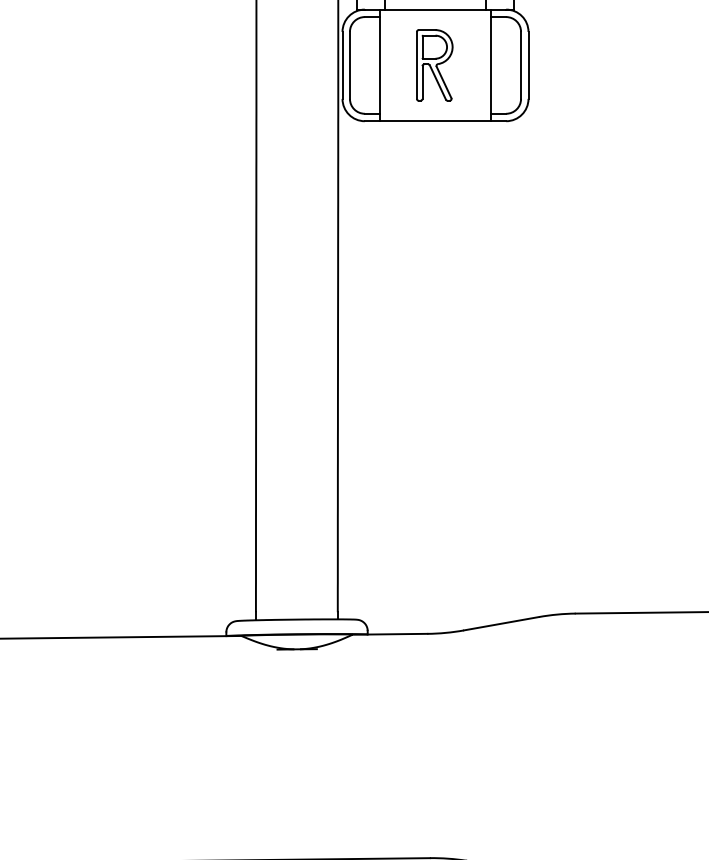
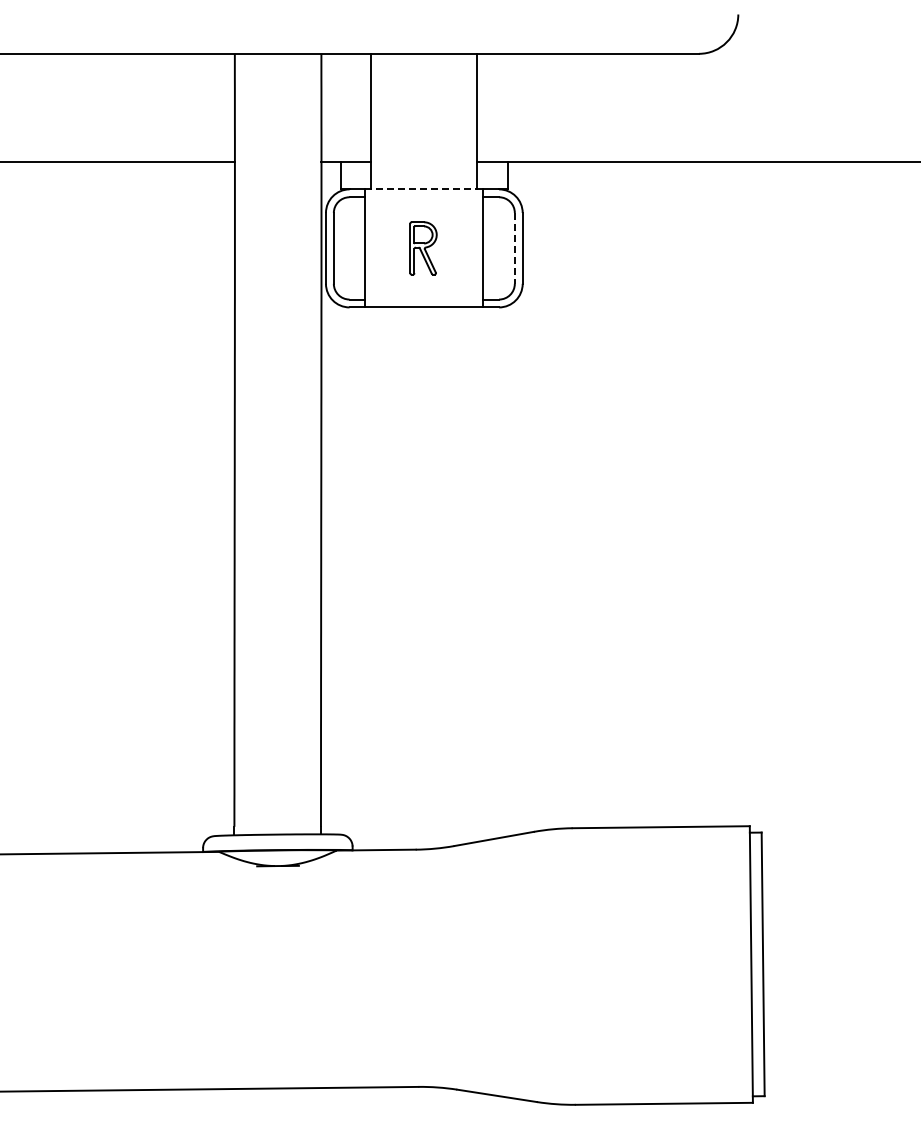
line: (435, 9) -> (424, 189), solid -> dashed
part: (434, 65) -> (423, 248), size x0.7
line: (520, 65) -> (514, 248), solid -> dashed

